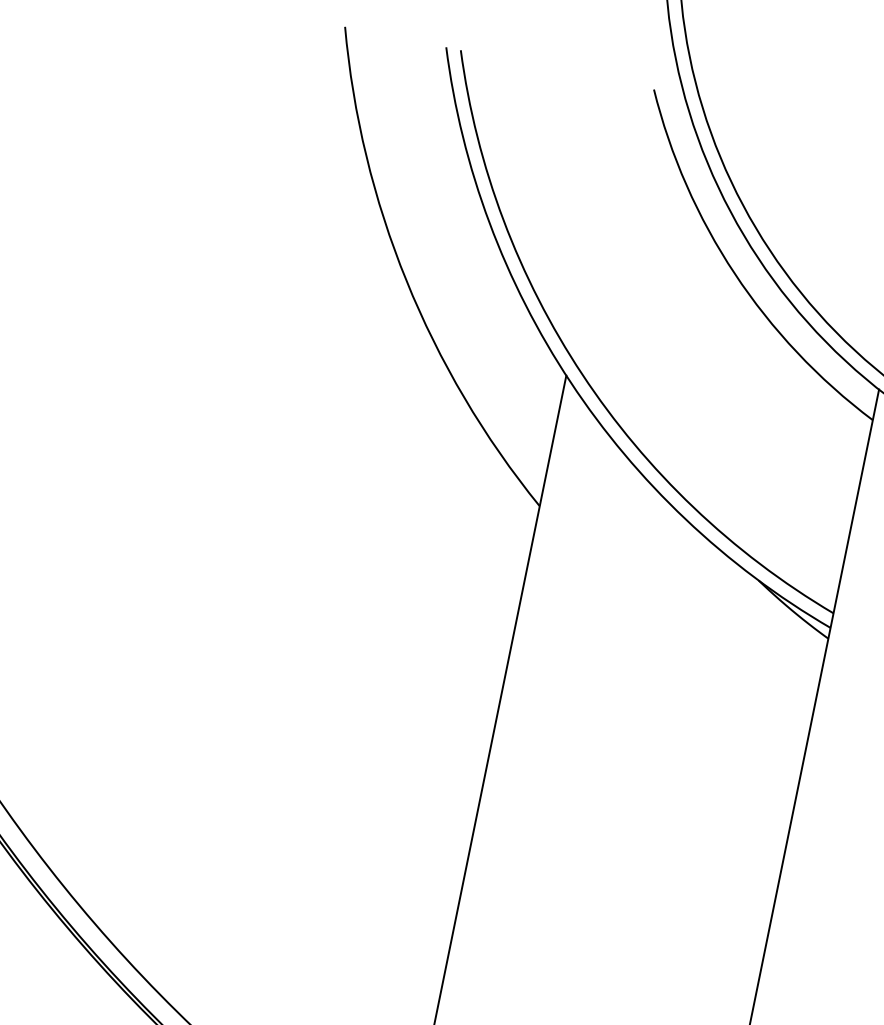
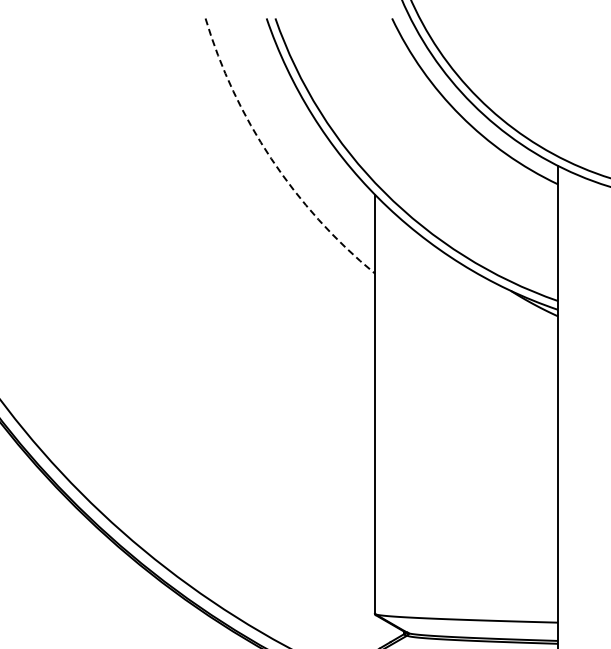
arc: (407, 280) -> (271, 158), solid -> dashed

